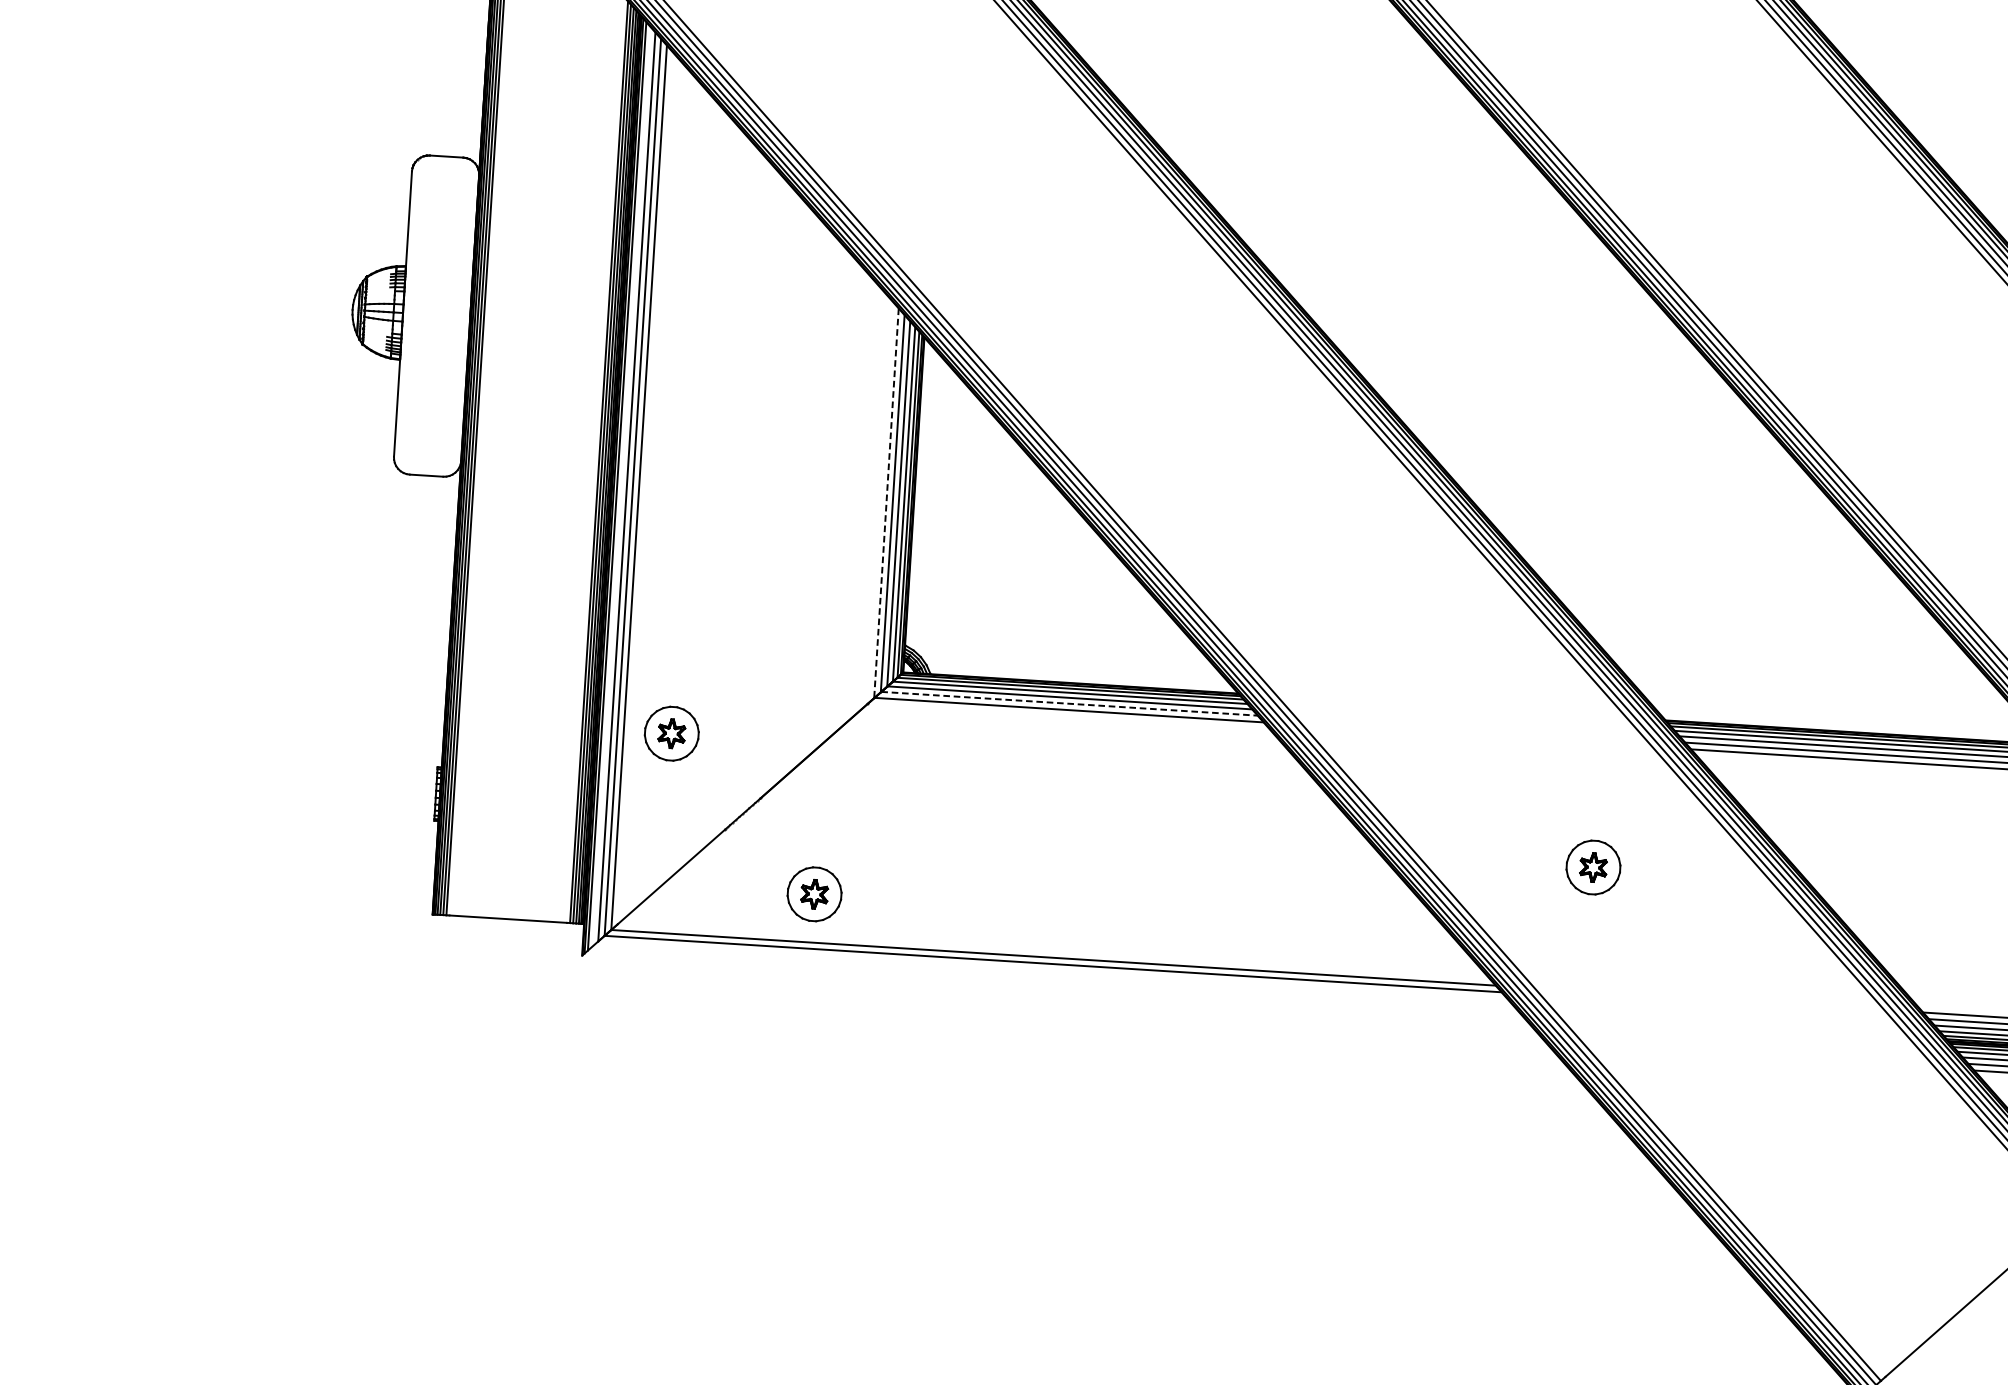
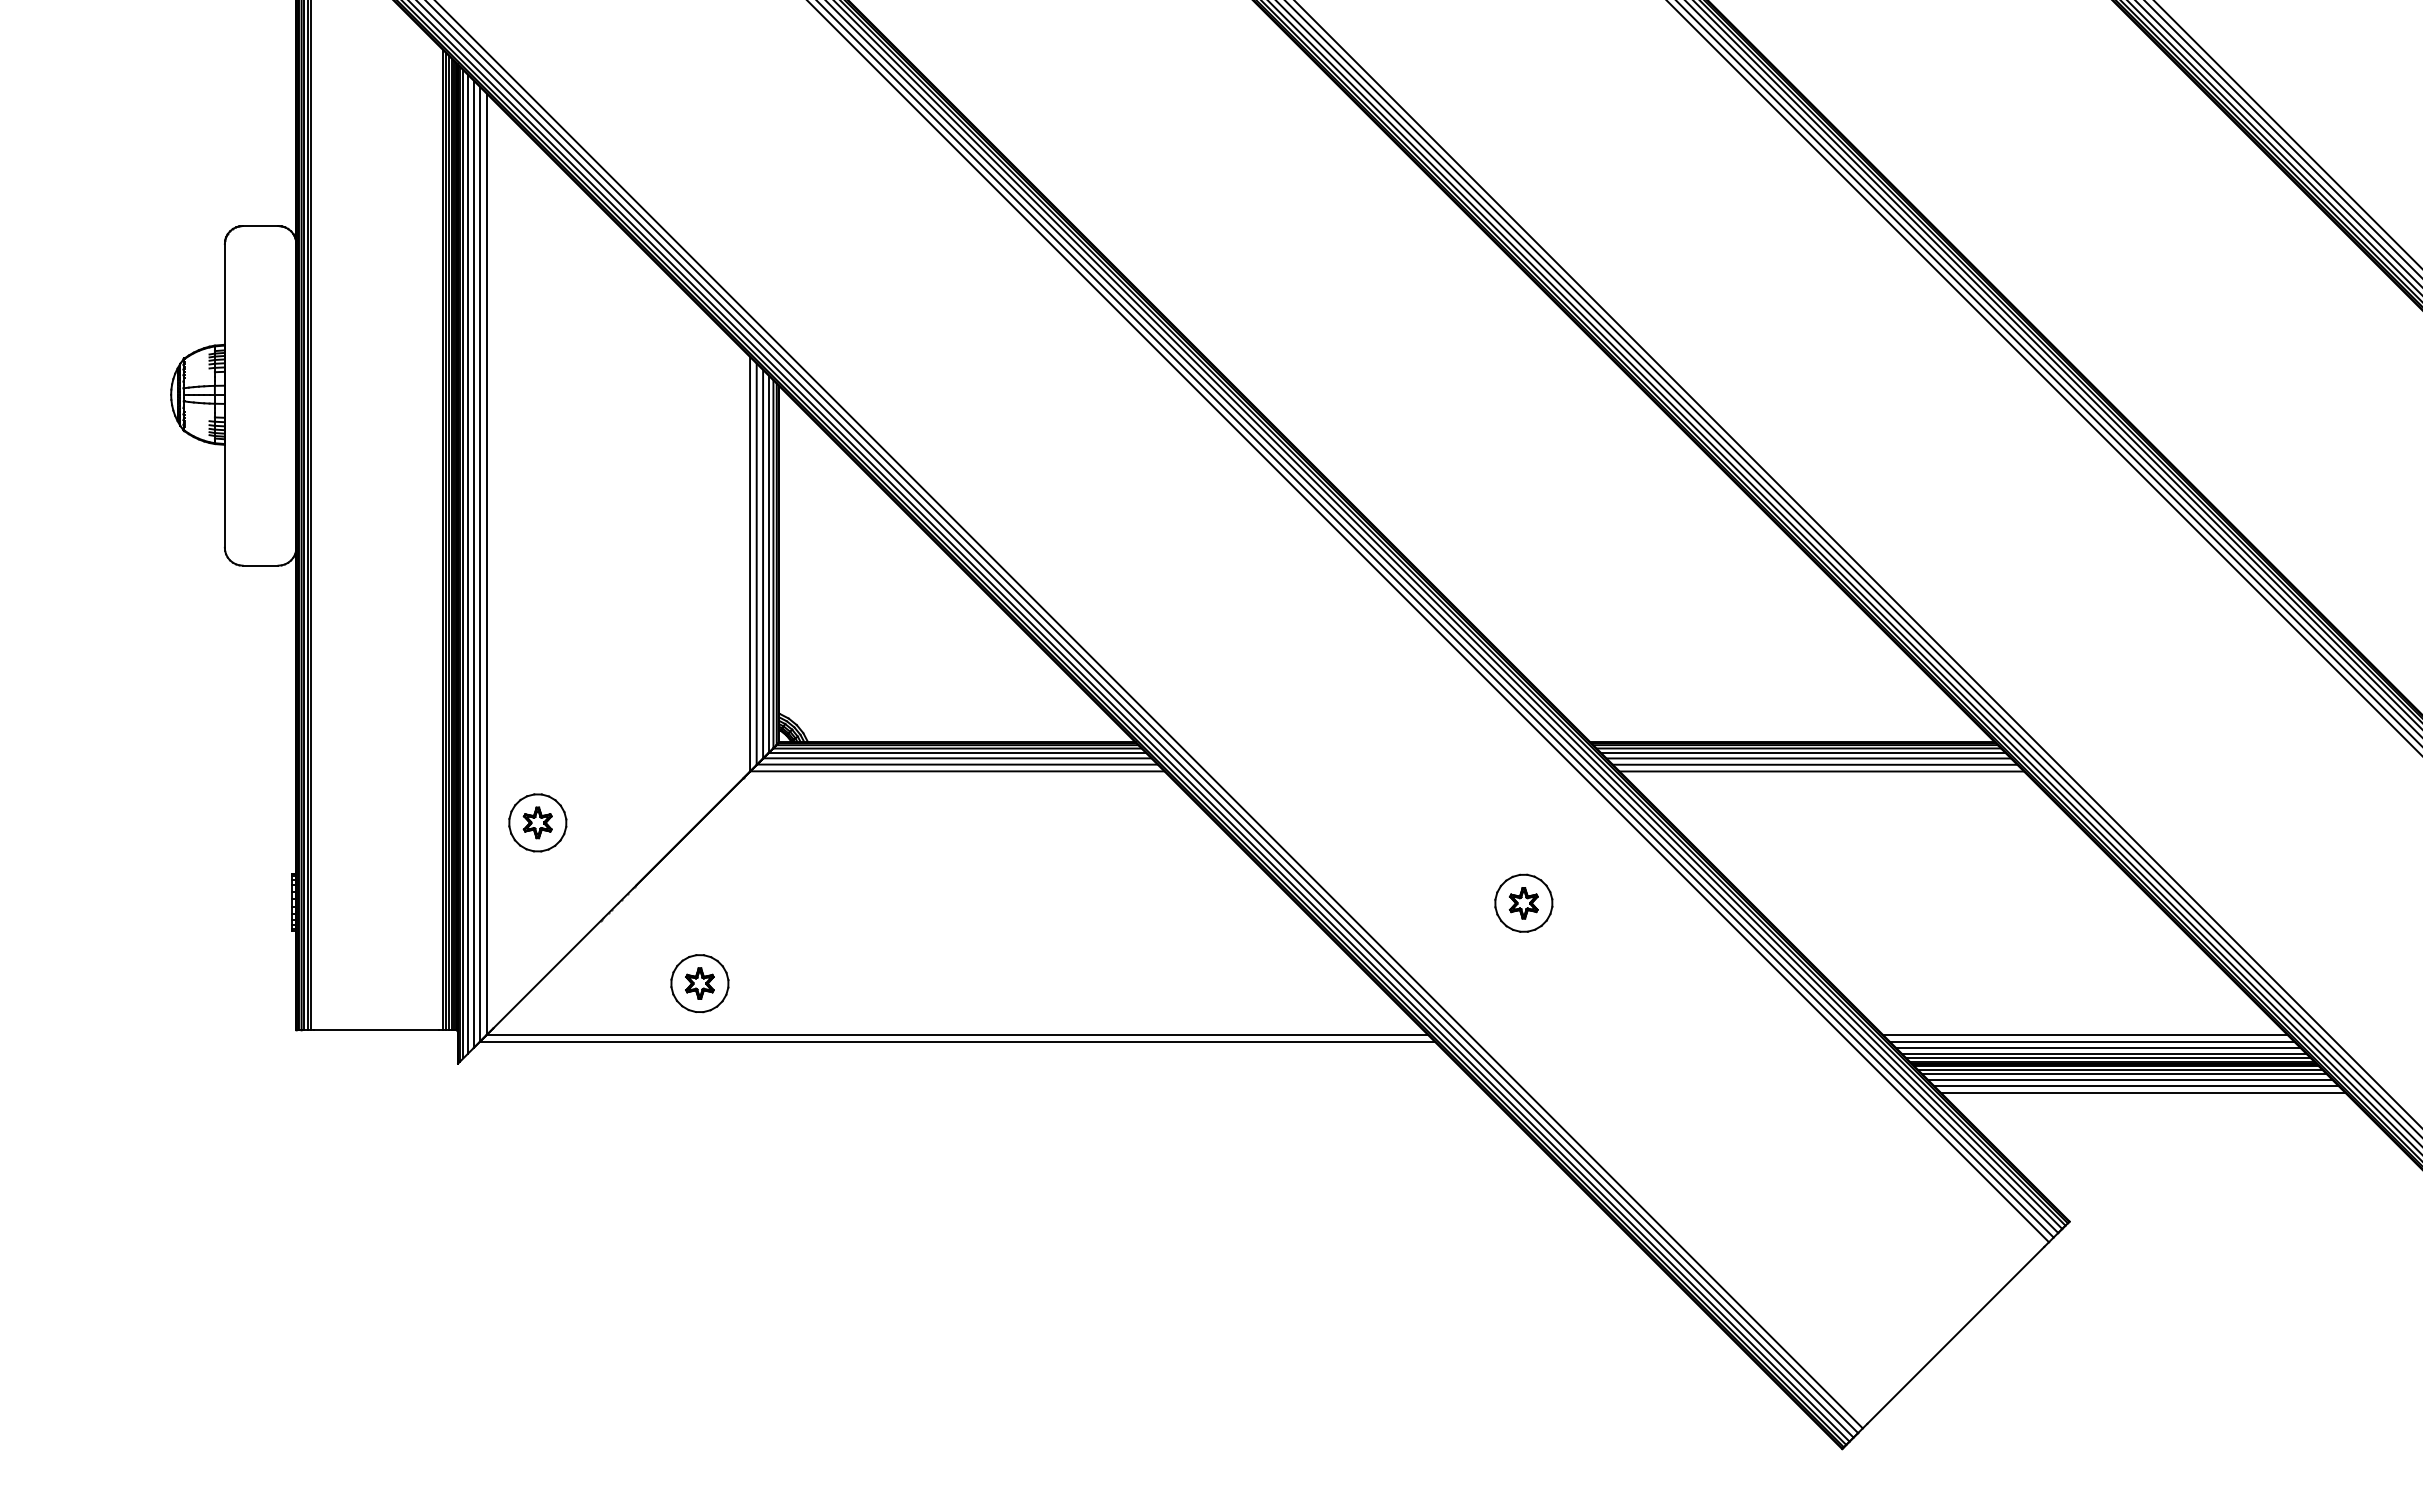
line: (622, 485) -> (468, 563), added
line: (886, 503) -> (750, 564), dashed -> solid
line: (1069, 703) -> (957, 764), dashed -> solid

